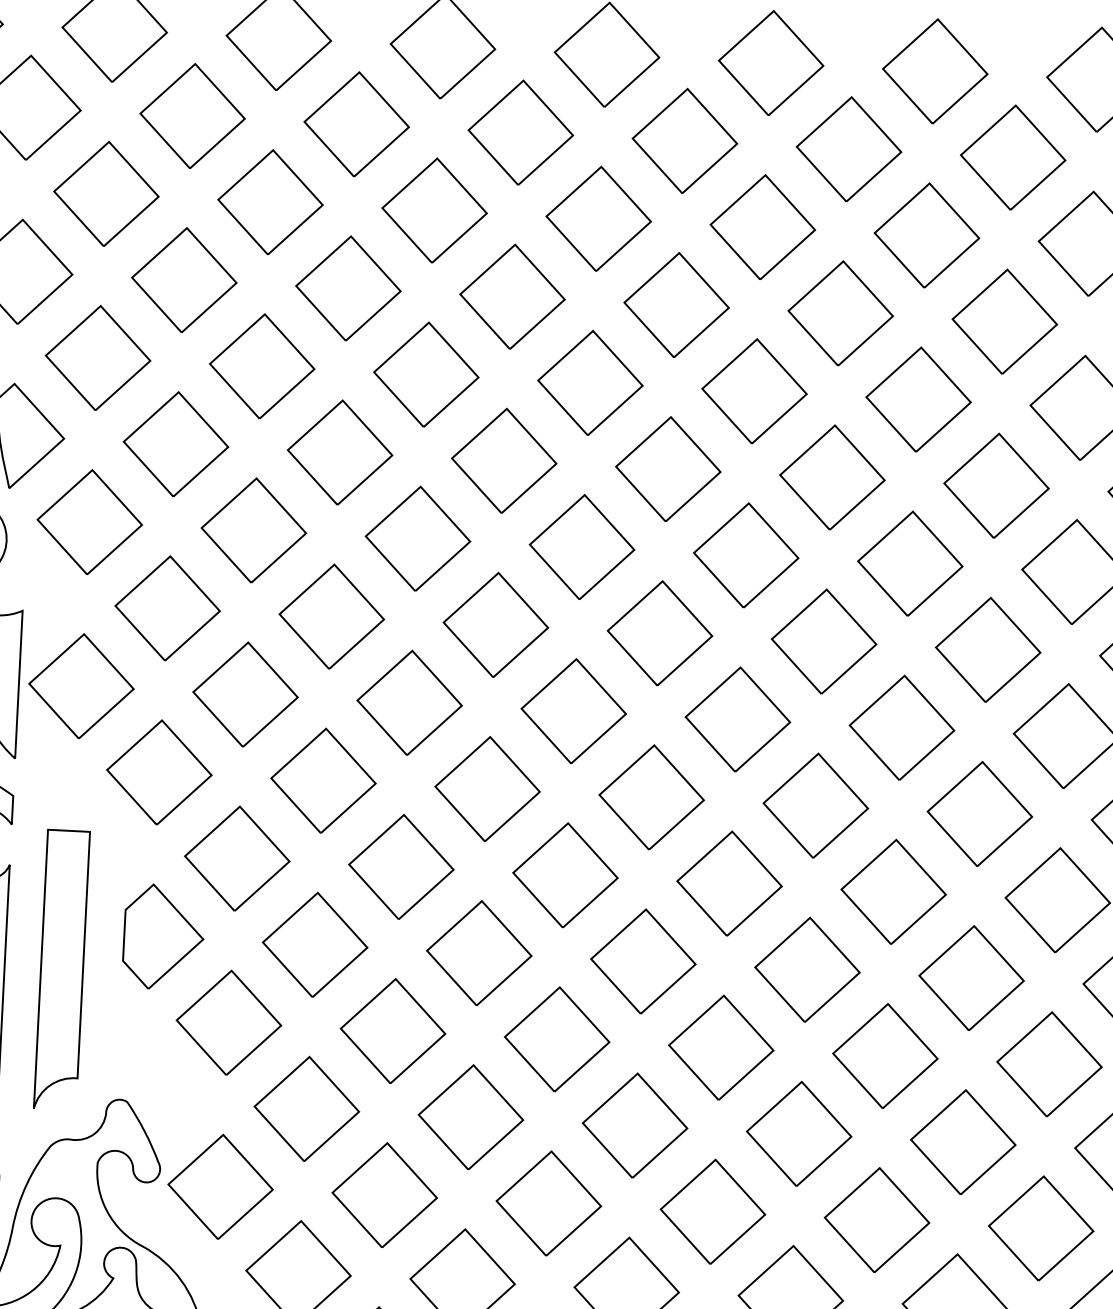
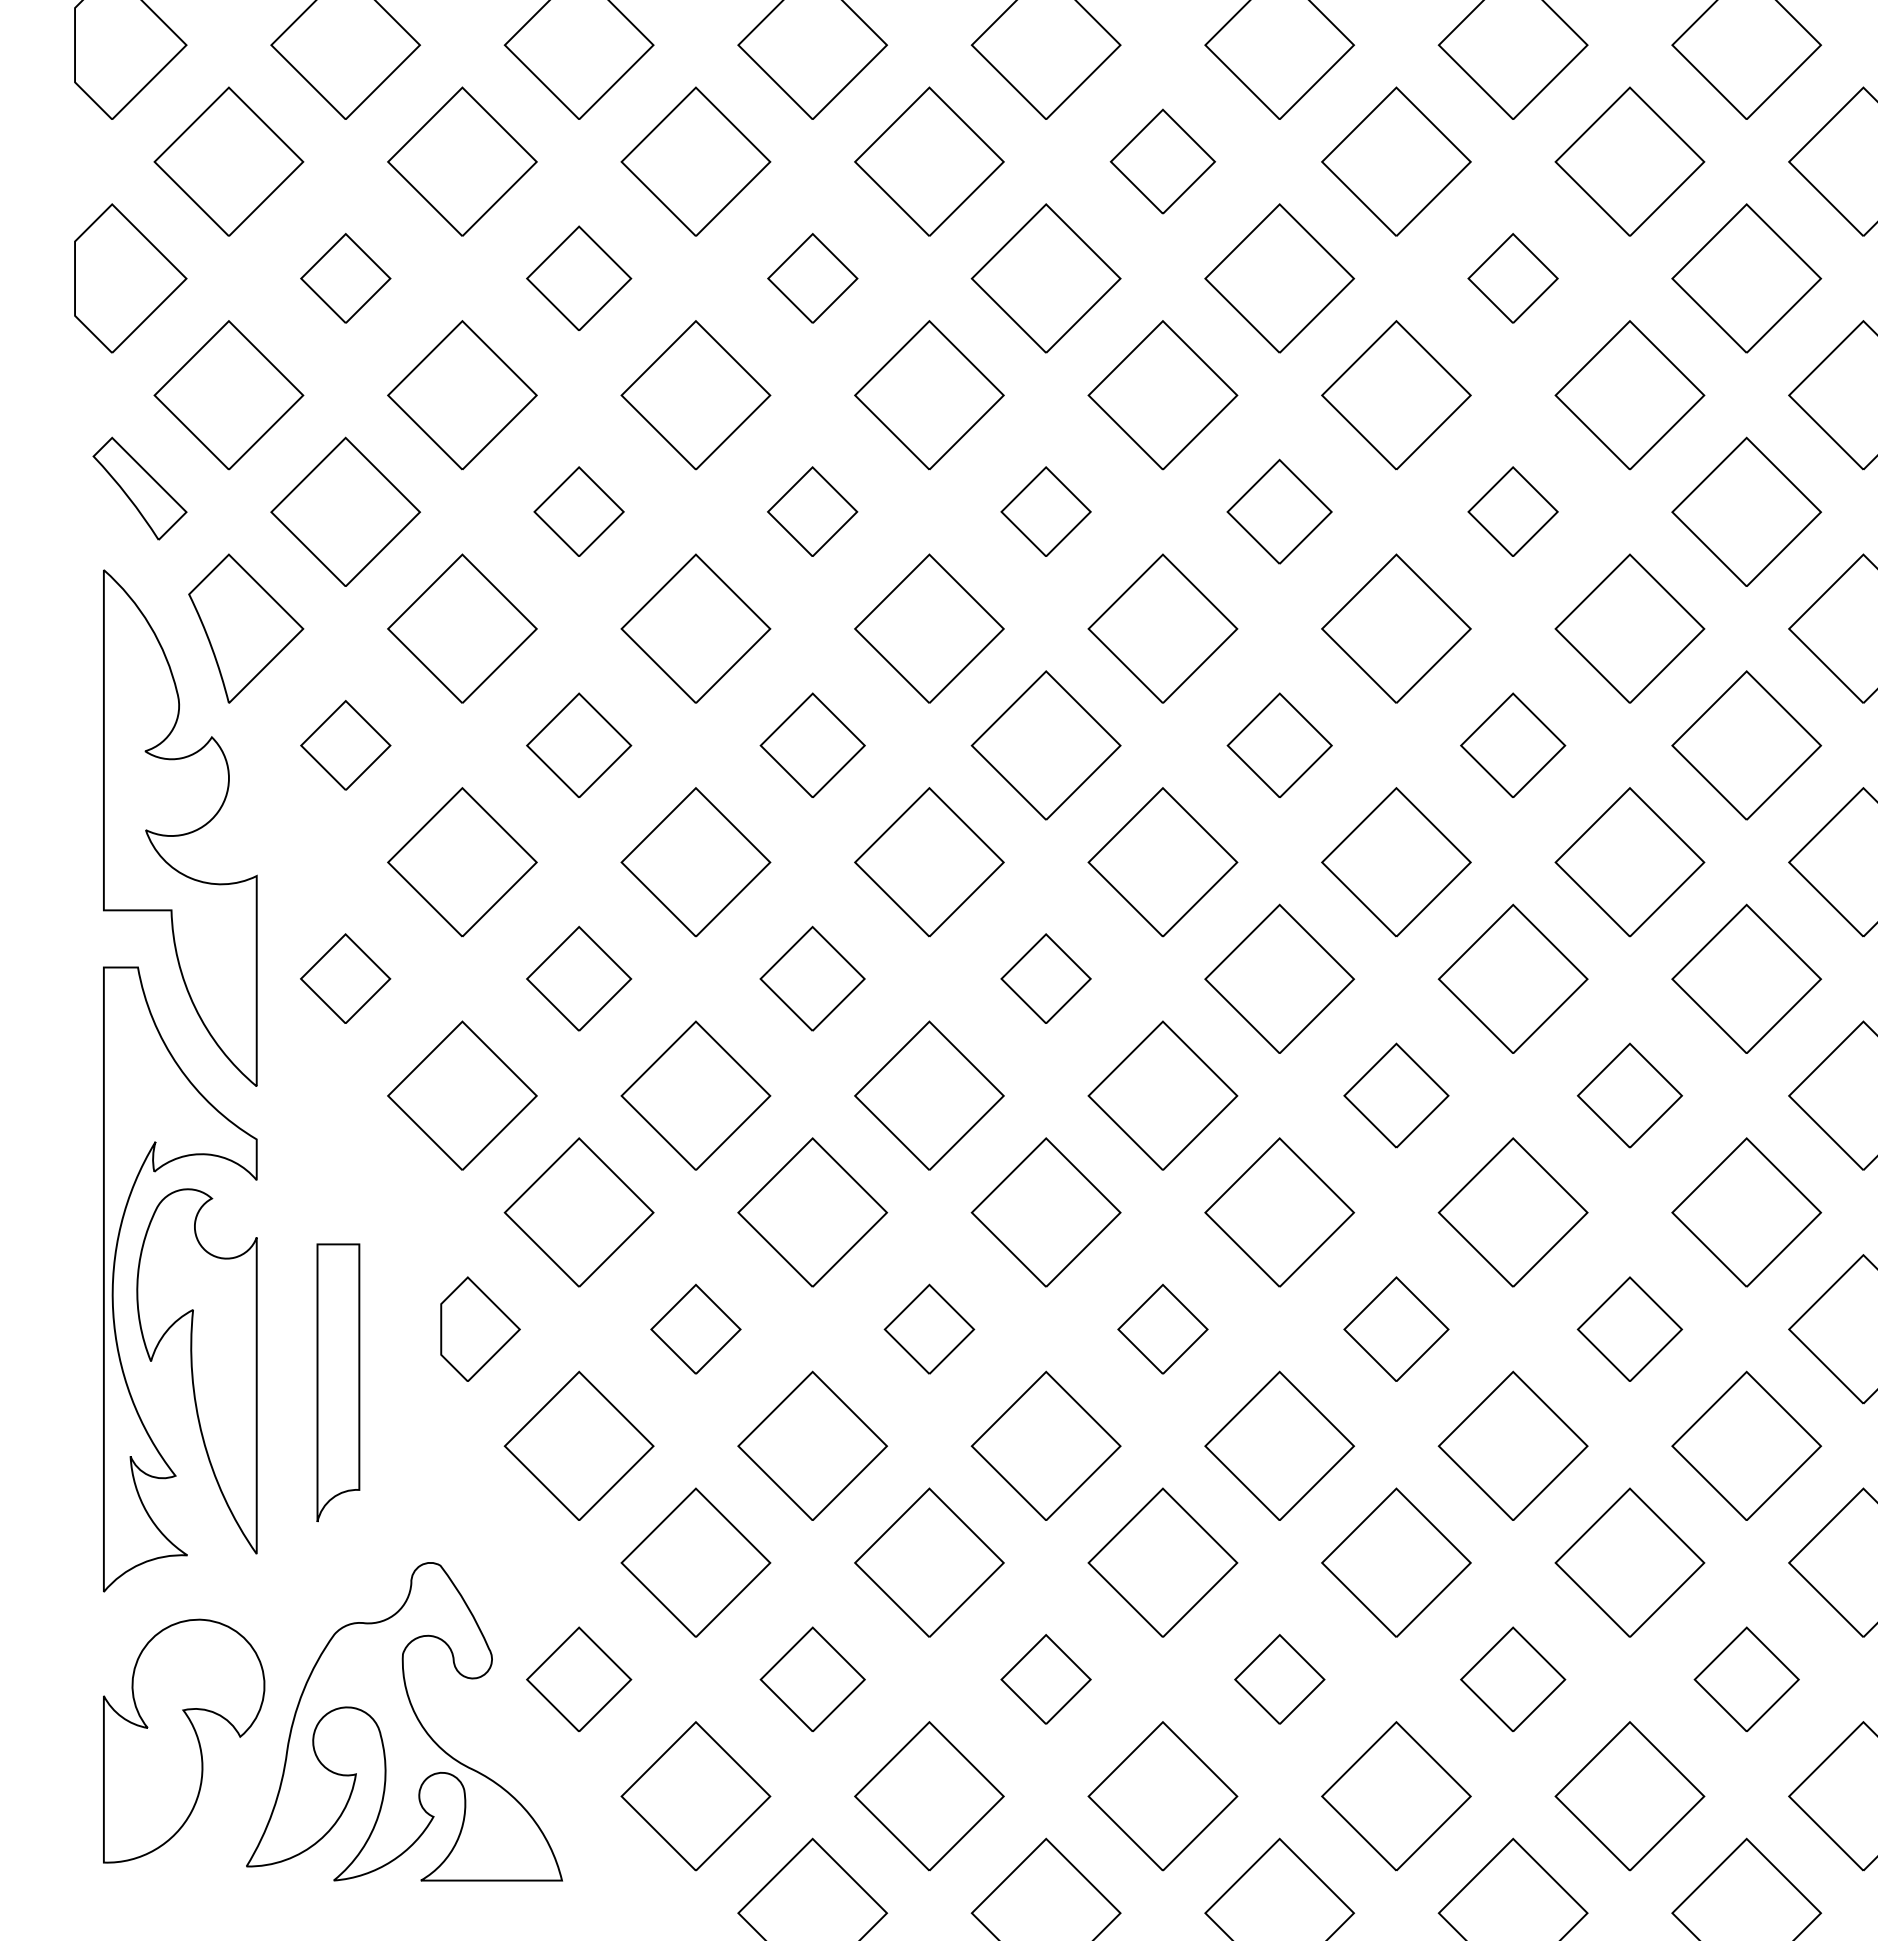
part: (684, 140) -> (1162, 161), size x0.7
part: (106, 194) -> (345, 278), size x0.6
part: (270, 202) -> (578, 278), size x0.7
part: (434, 210) -> (812, 278), size x0.6
part: (926, 235) -> (1512, 278), size x0.6
part: (261, 366) -> (578, 511), size x0.6
part: (426, 374) -> (812, 511), size x0.6
part: (589, 382) -> (1045, 511), size x0.6
part: (754, 391) -> (1279, 511), size x0.7
part: (918, 399) -> (1512, 511), size x0.6
part: (89, 522) -> (345, 745), size x0.6
part: (253, 530) -> (578, 745), size x0.7
part: (417, 538) -> (812, 745), size x0.7
part: (746, 555) -> (1279, 745), size x0.7
part: (909, 563) -> (1512, 745), size x0.7
part: (81, 685) -> (345, 978), size x0.6
part: (245, 694) -> (578, 978), size x0.7
part: (409, 702) -> (812, 978), size x0.7
part: (573, 710) -> (1045, 978), size x0.6
part: (815, 805) -> (1396, 1095), size x0.7
part: (979, 813) -> (1629, 1095), size x0.7
part: (163, 937) -> (480, 1329), size x0.7
part: (314, 945) -> (695, 1329), size x0.6
part: (479, 953) -> (929, 1329), size x0.6
part: (643, 961) -> (1162, 1329), size x0.6
part: (62, 969) -> (338, 1382), size x0.7
part: (807, 970) -> (1396, 1329), size x0.7
part: (971, 978) -> (1629, 1329), size x0.7
part: (220, 1186) -> (578, 1679), size x0.7
part: (384, 1195) -> (812, 1679), size x0.7
part: (548, 1203) -> (1045, 1679), size x0.6
part: (712, 1211) -> (1279, 1679), size x0.6
part: (876, 1220) -> (1512, 1679), size x0.7
part: (1041, 1228) -> (1746, 1679), size x0.7

